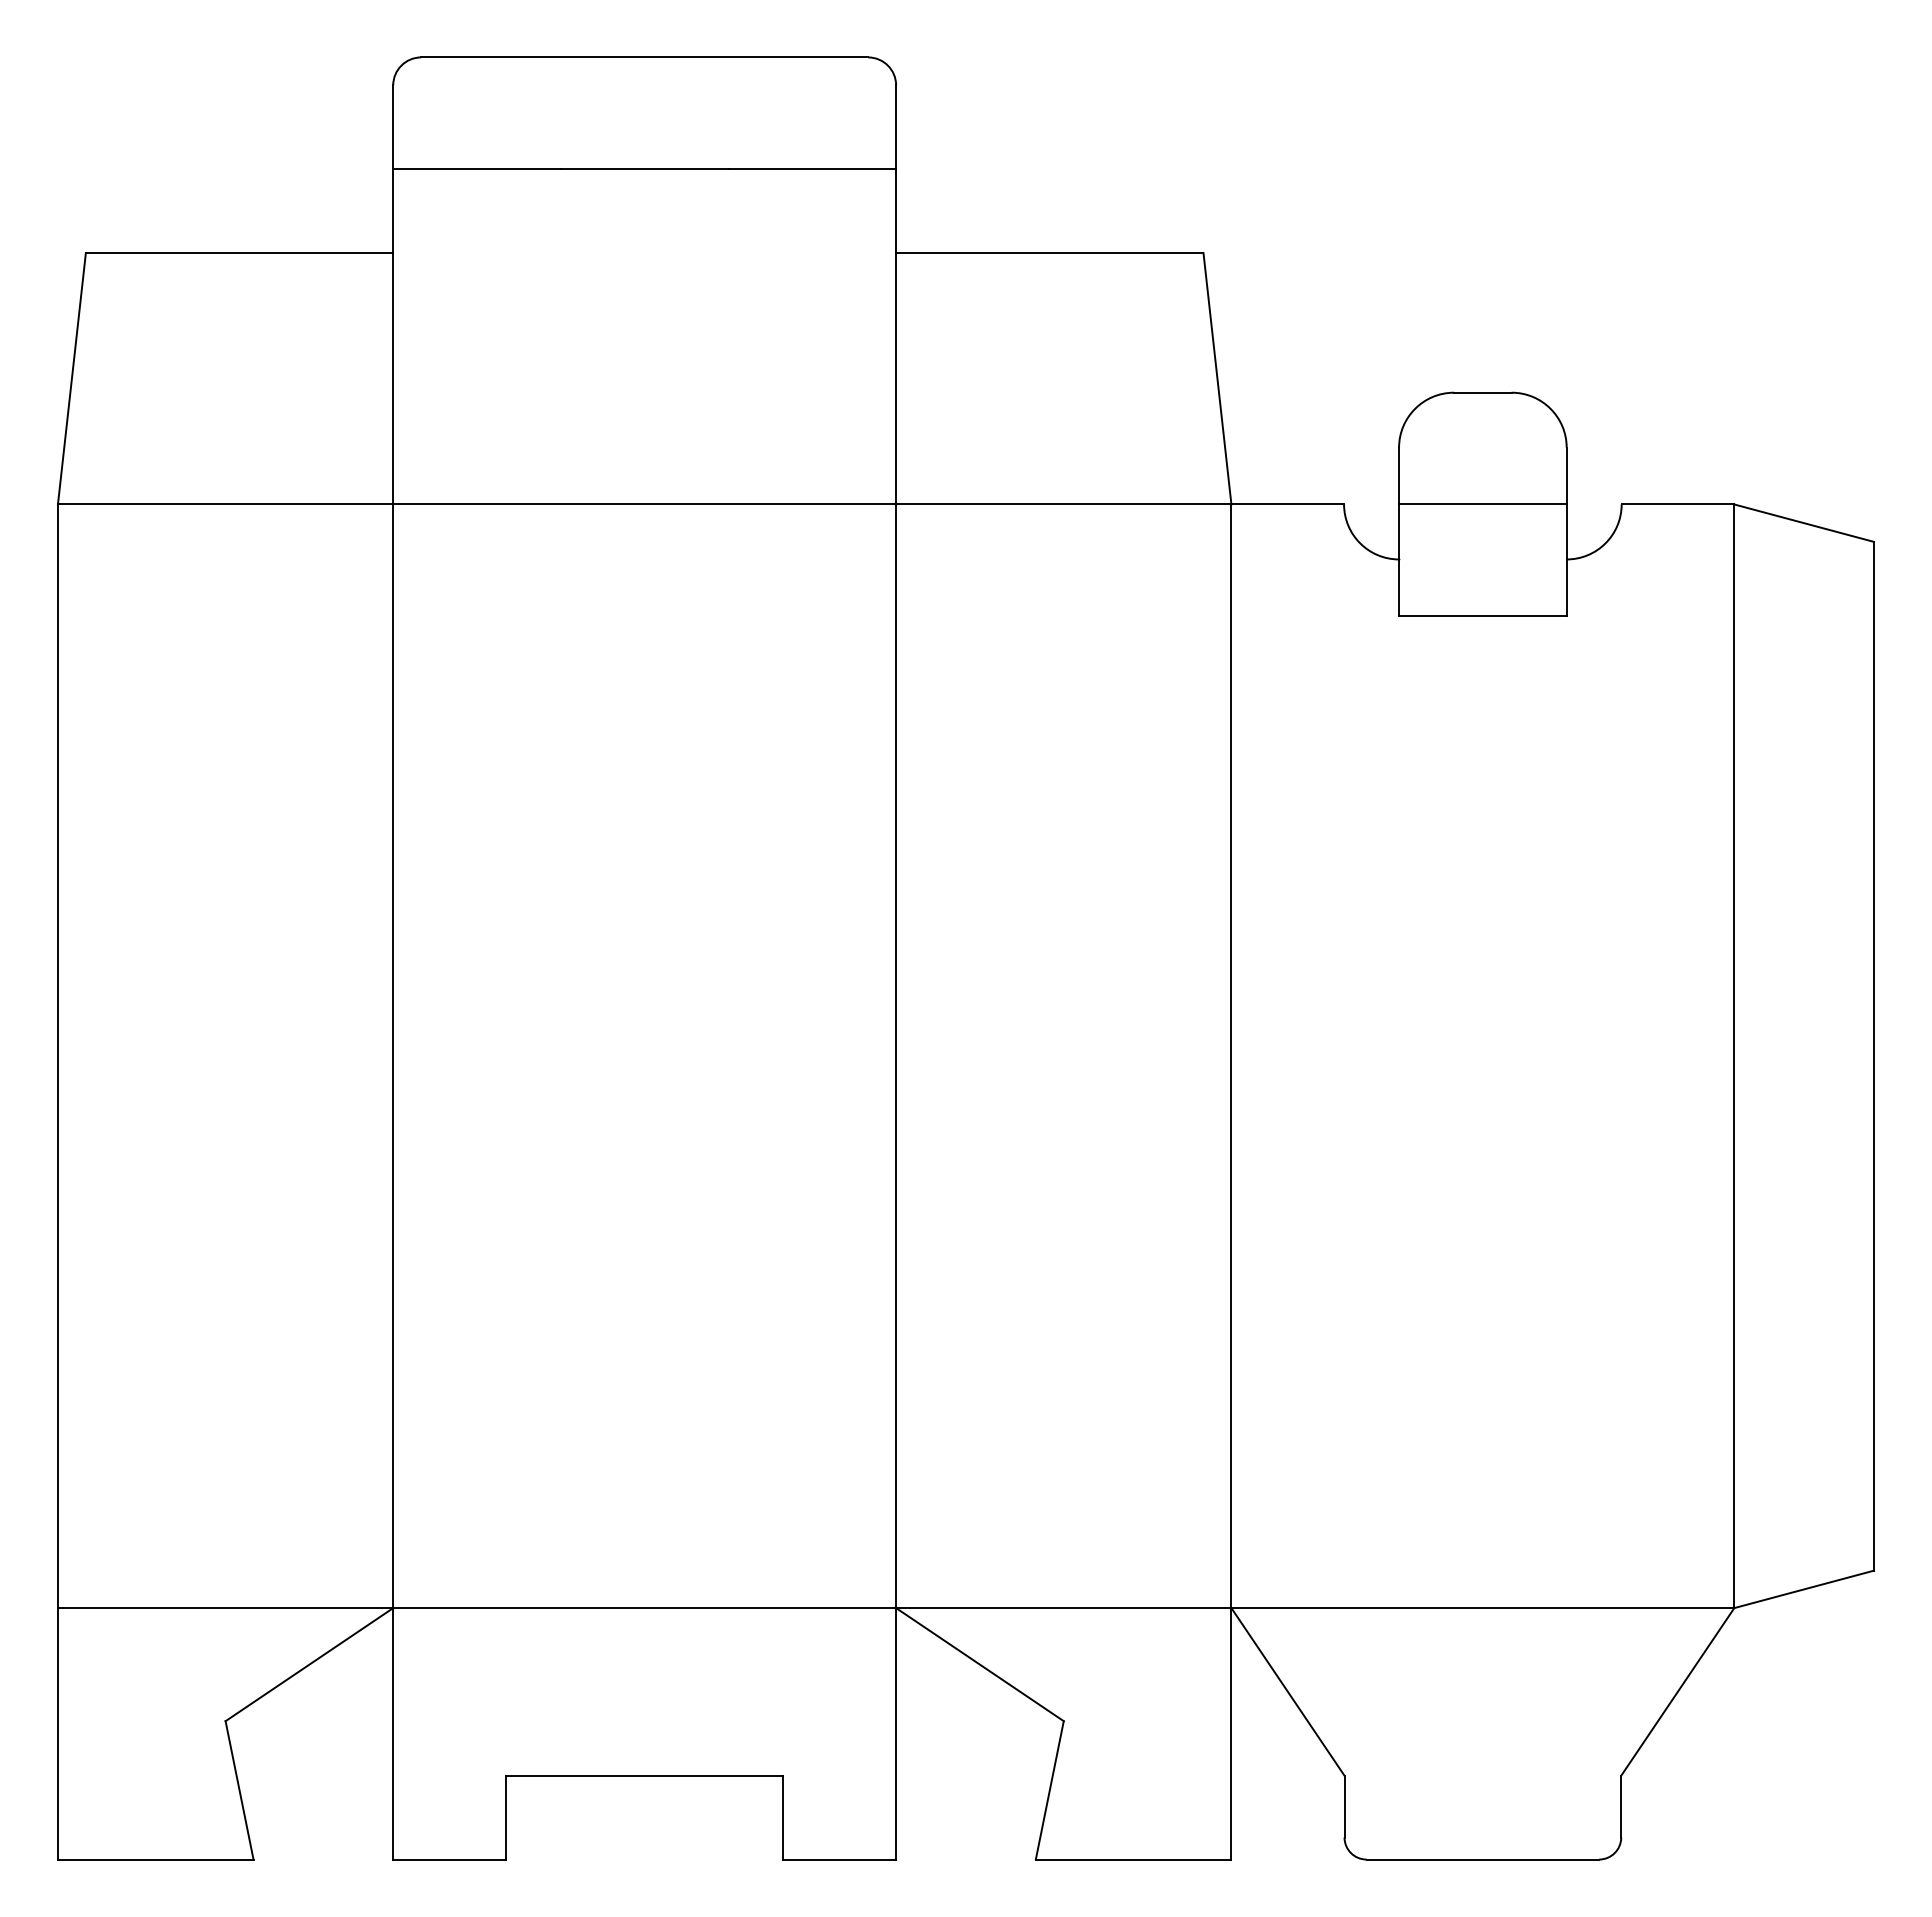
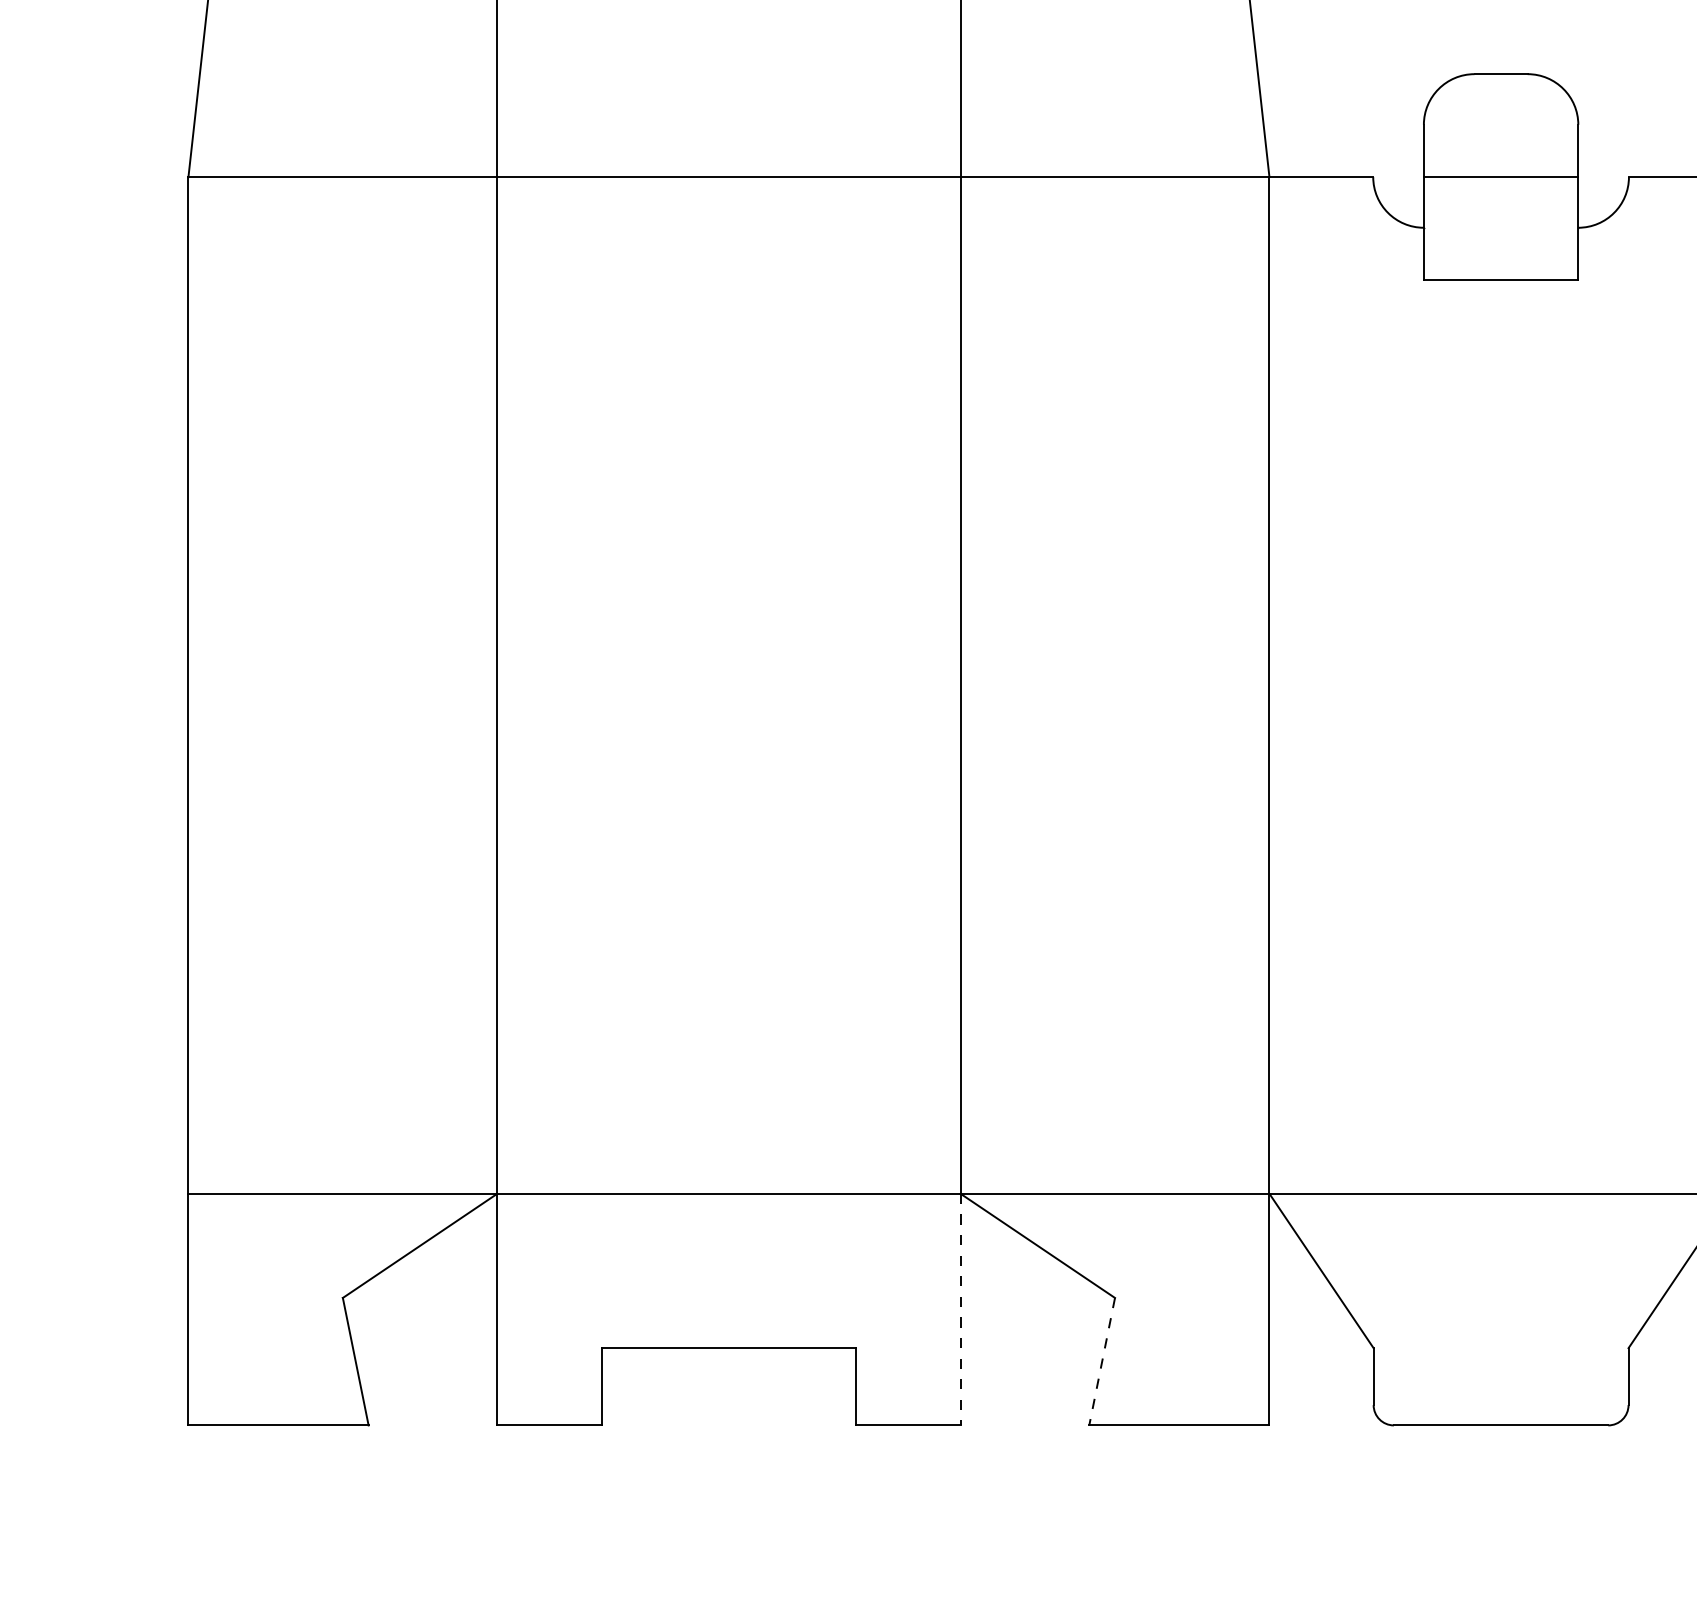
line: (896, 1733) -> (960, 1309), solid -> dashed
line: (1049, 1790) -> (1101, 1361), solid -> dashed

